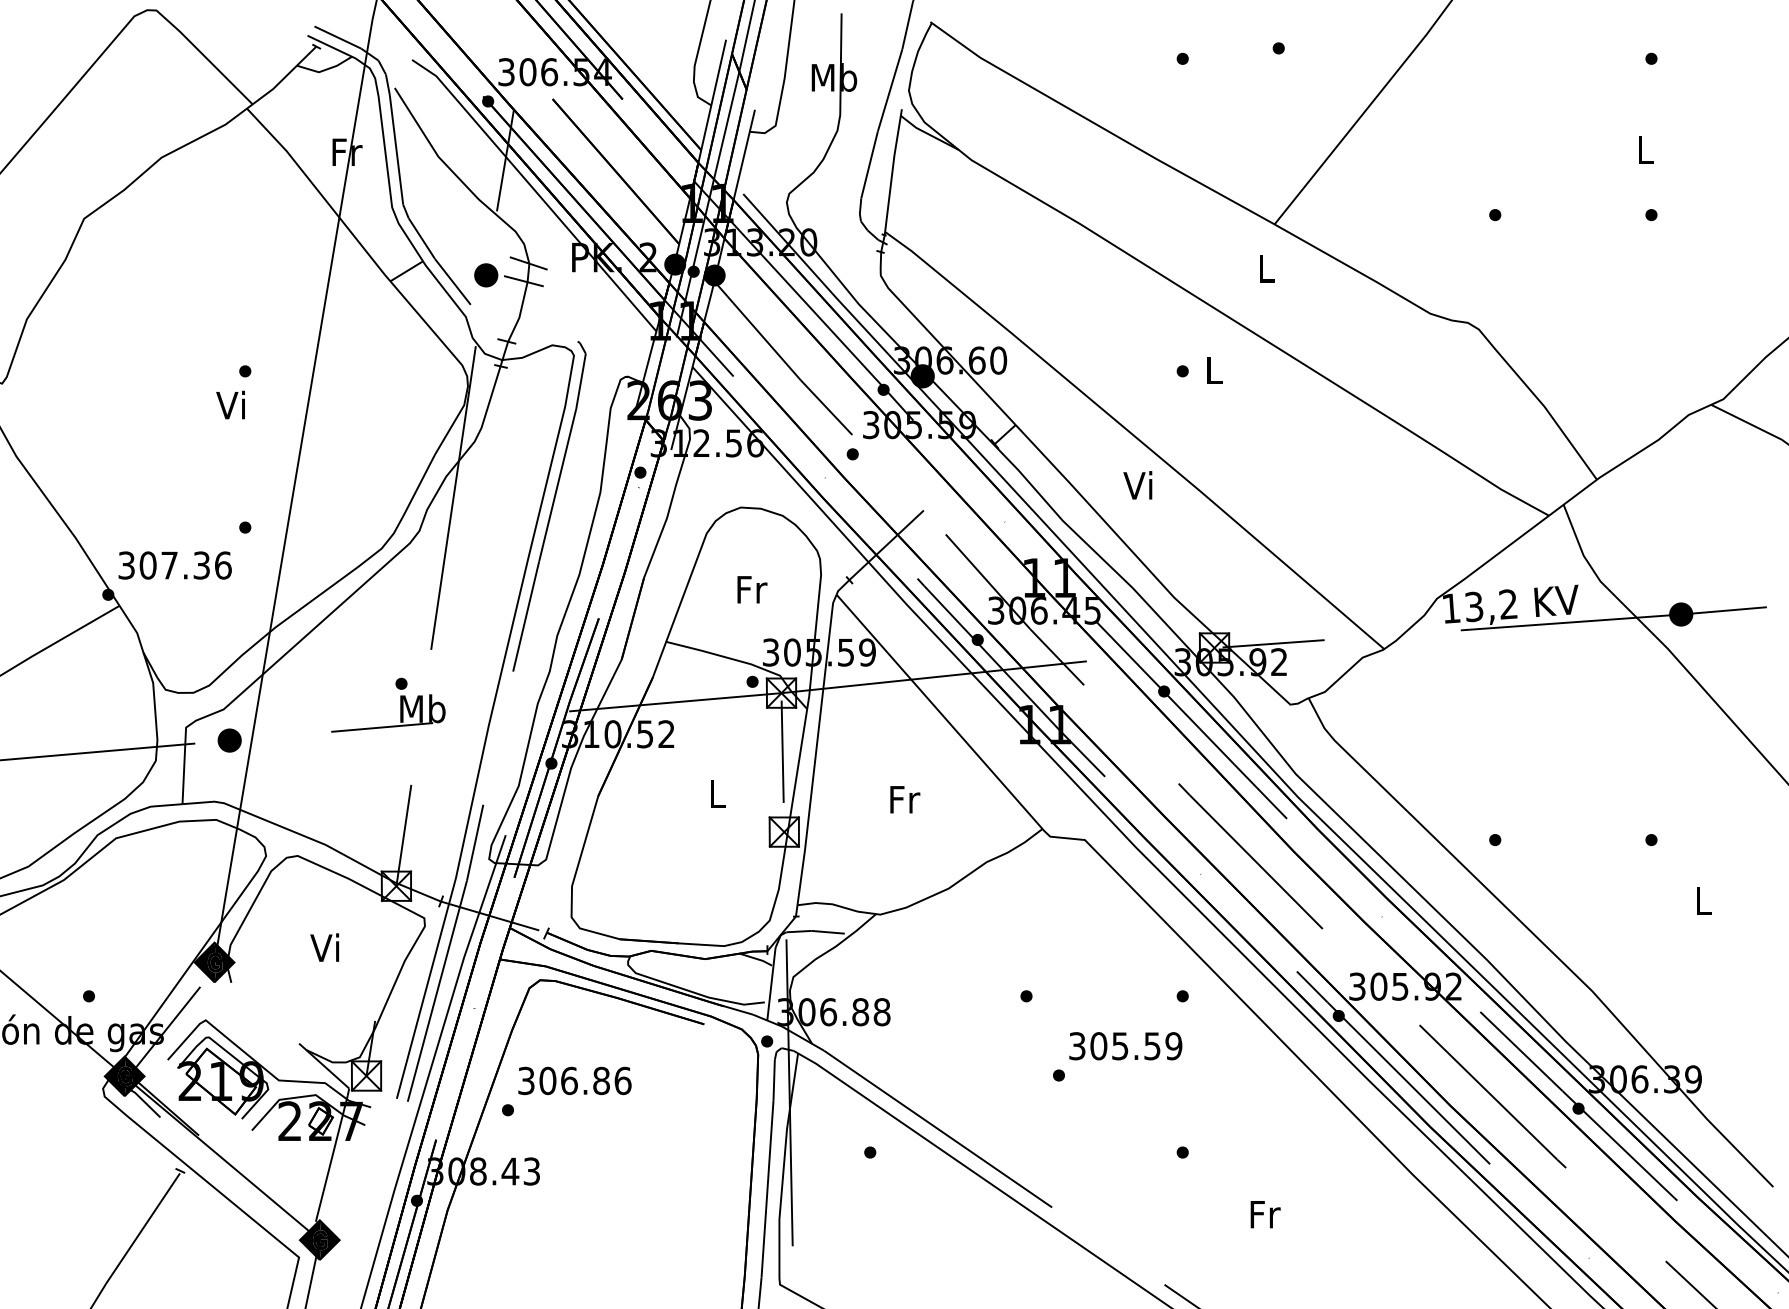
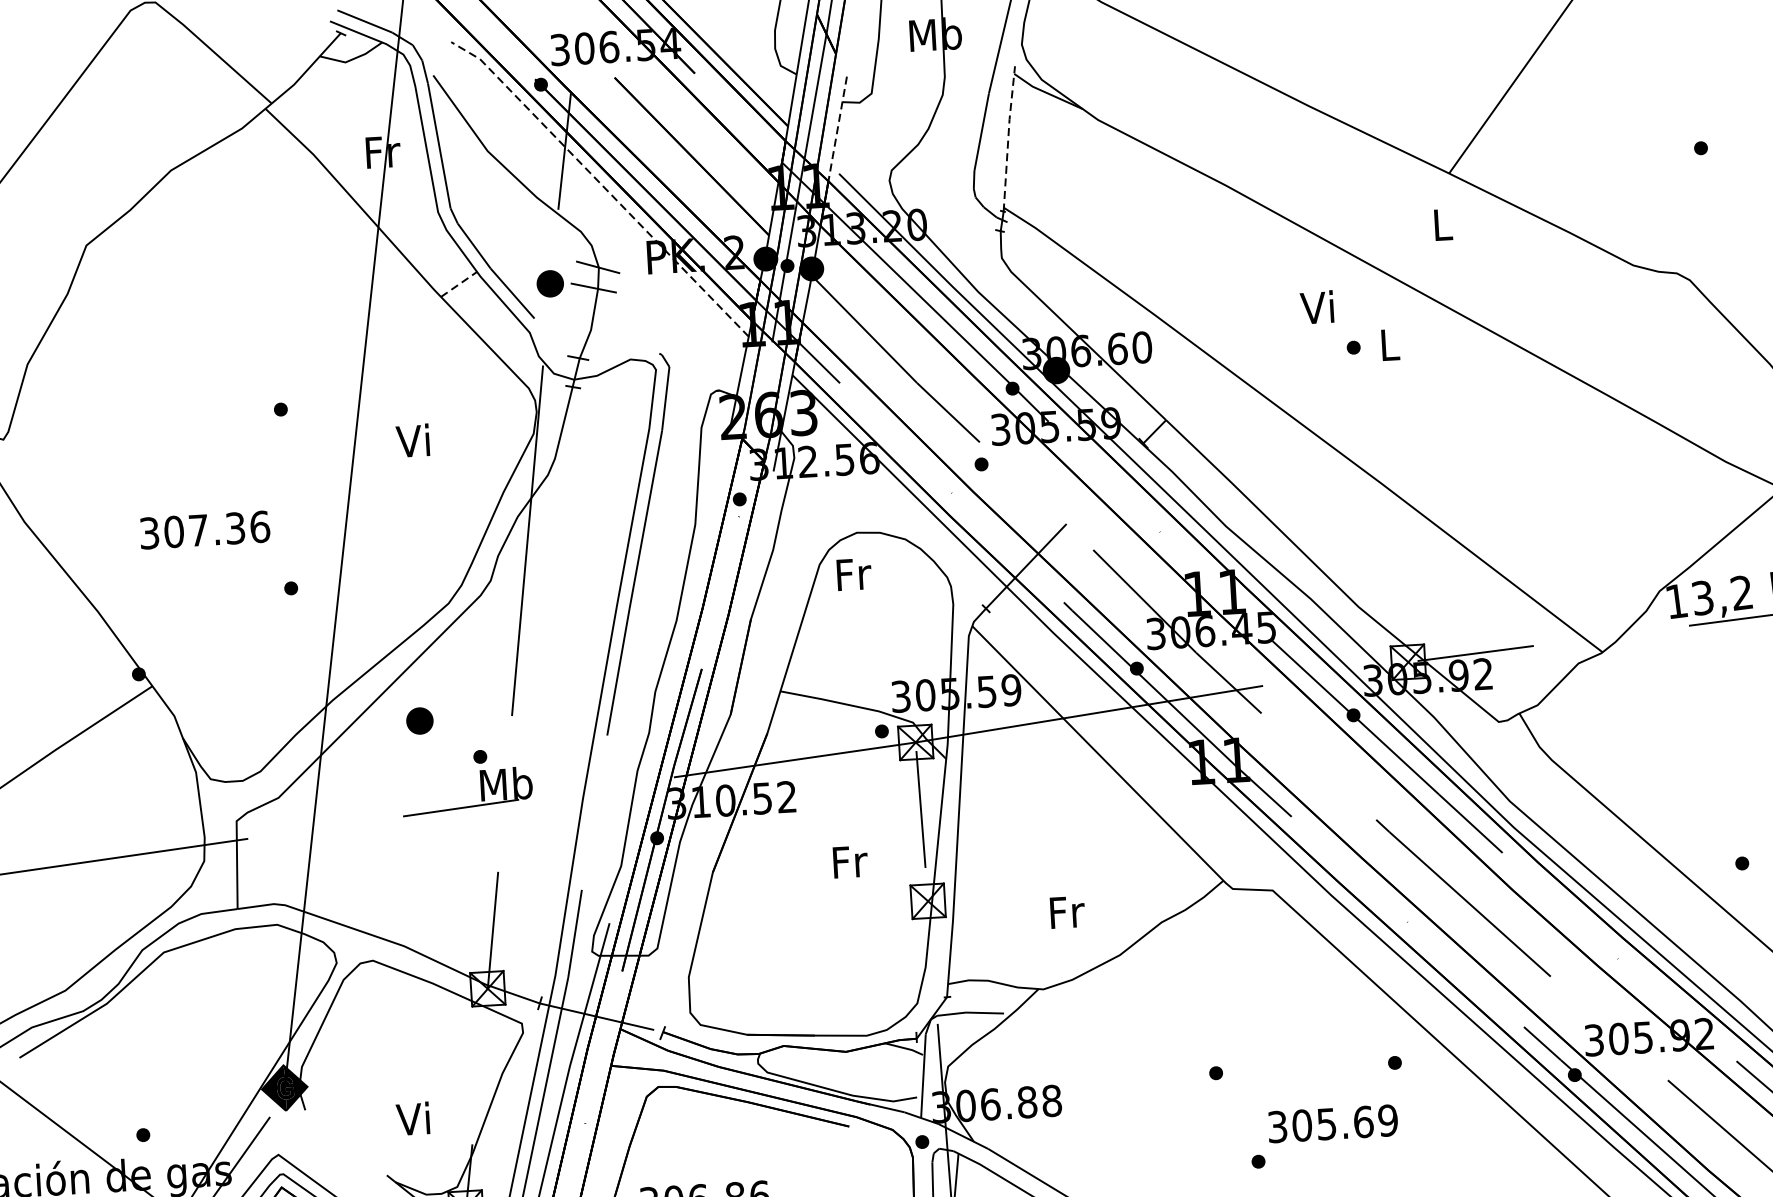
line: (744, 155) -> (837, 129), solid -> dashed
line: (892, 171) -> (1008, 138), solid -> dashed
line: (535, 191) -> (601, 184), solid -> dashed
line: (407, 271) -> (459, 284), solid -> dashed
text: (230, 404) -> (412, 440), moved
text: (1137, 485) -> (1316, 307), moved
text: (174, 565) -> (204, 530), moved
text: (752, 589) -> (854, 574), moved
part: (229, 740) -> (419, 720), moved
text: (718, 793) -> (850, 861), L -> Fr
text: (905, 799) -> (1067, 912), moved
text: (324, 947) -> (412, 1118), moved
text: (1152, 1046) -> (1363, 1122), 305.59 -> 305.69

